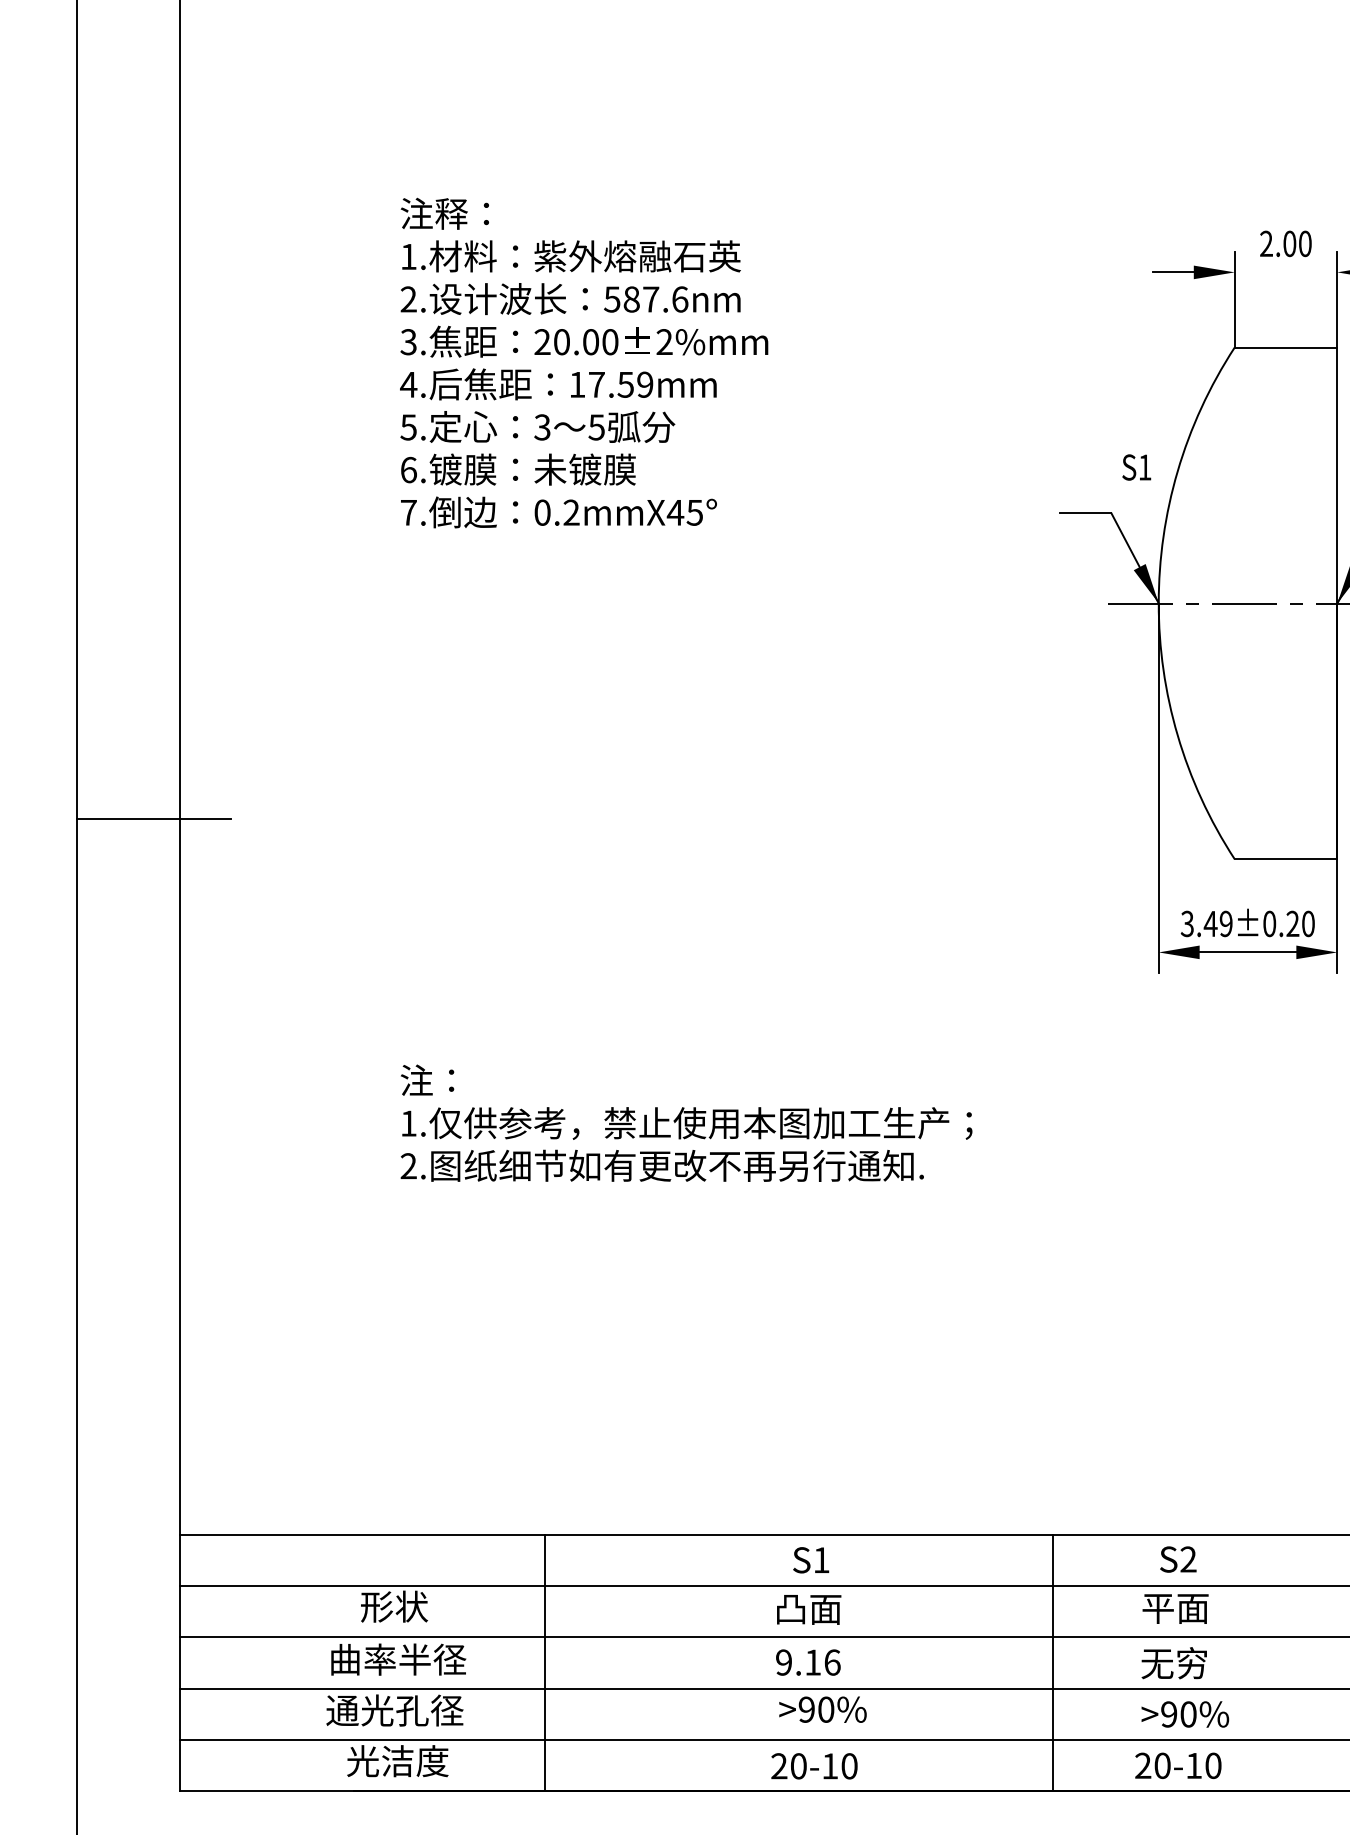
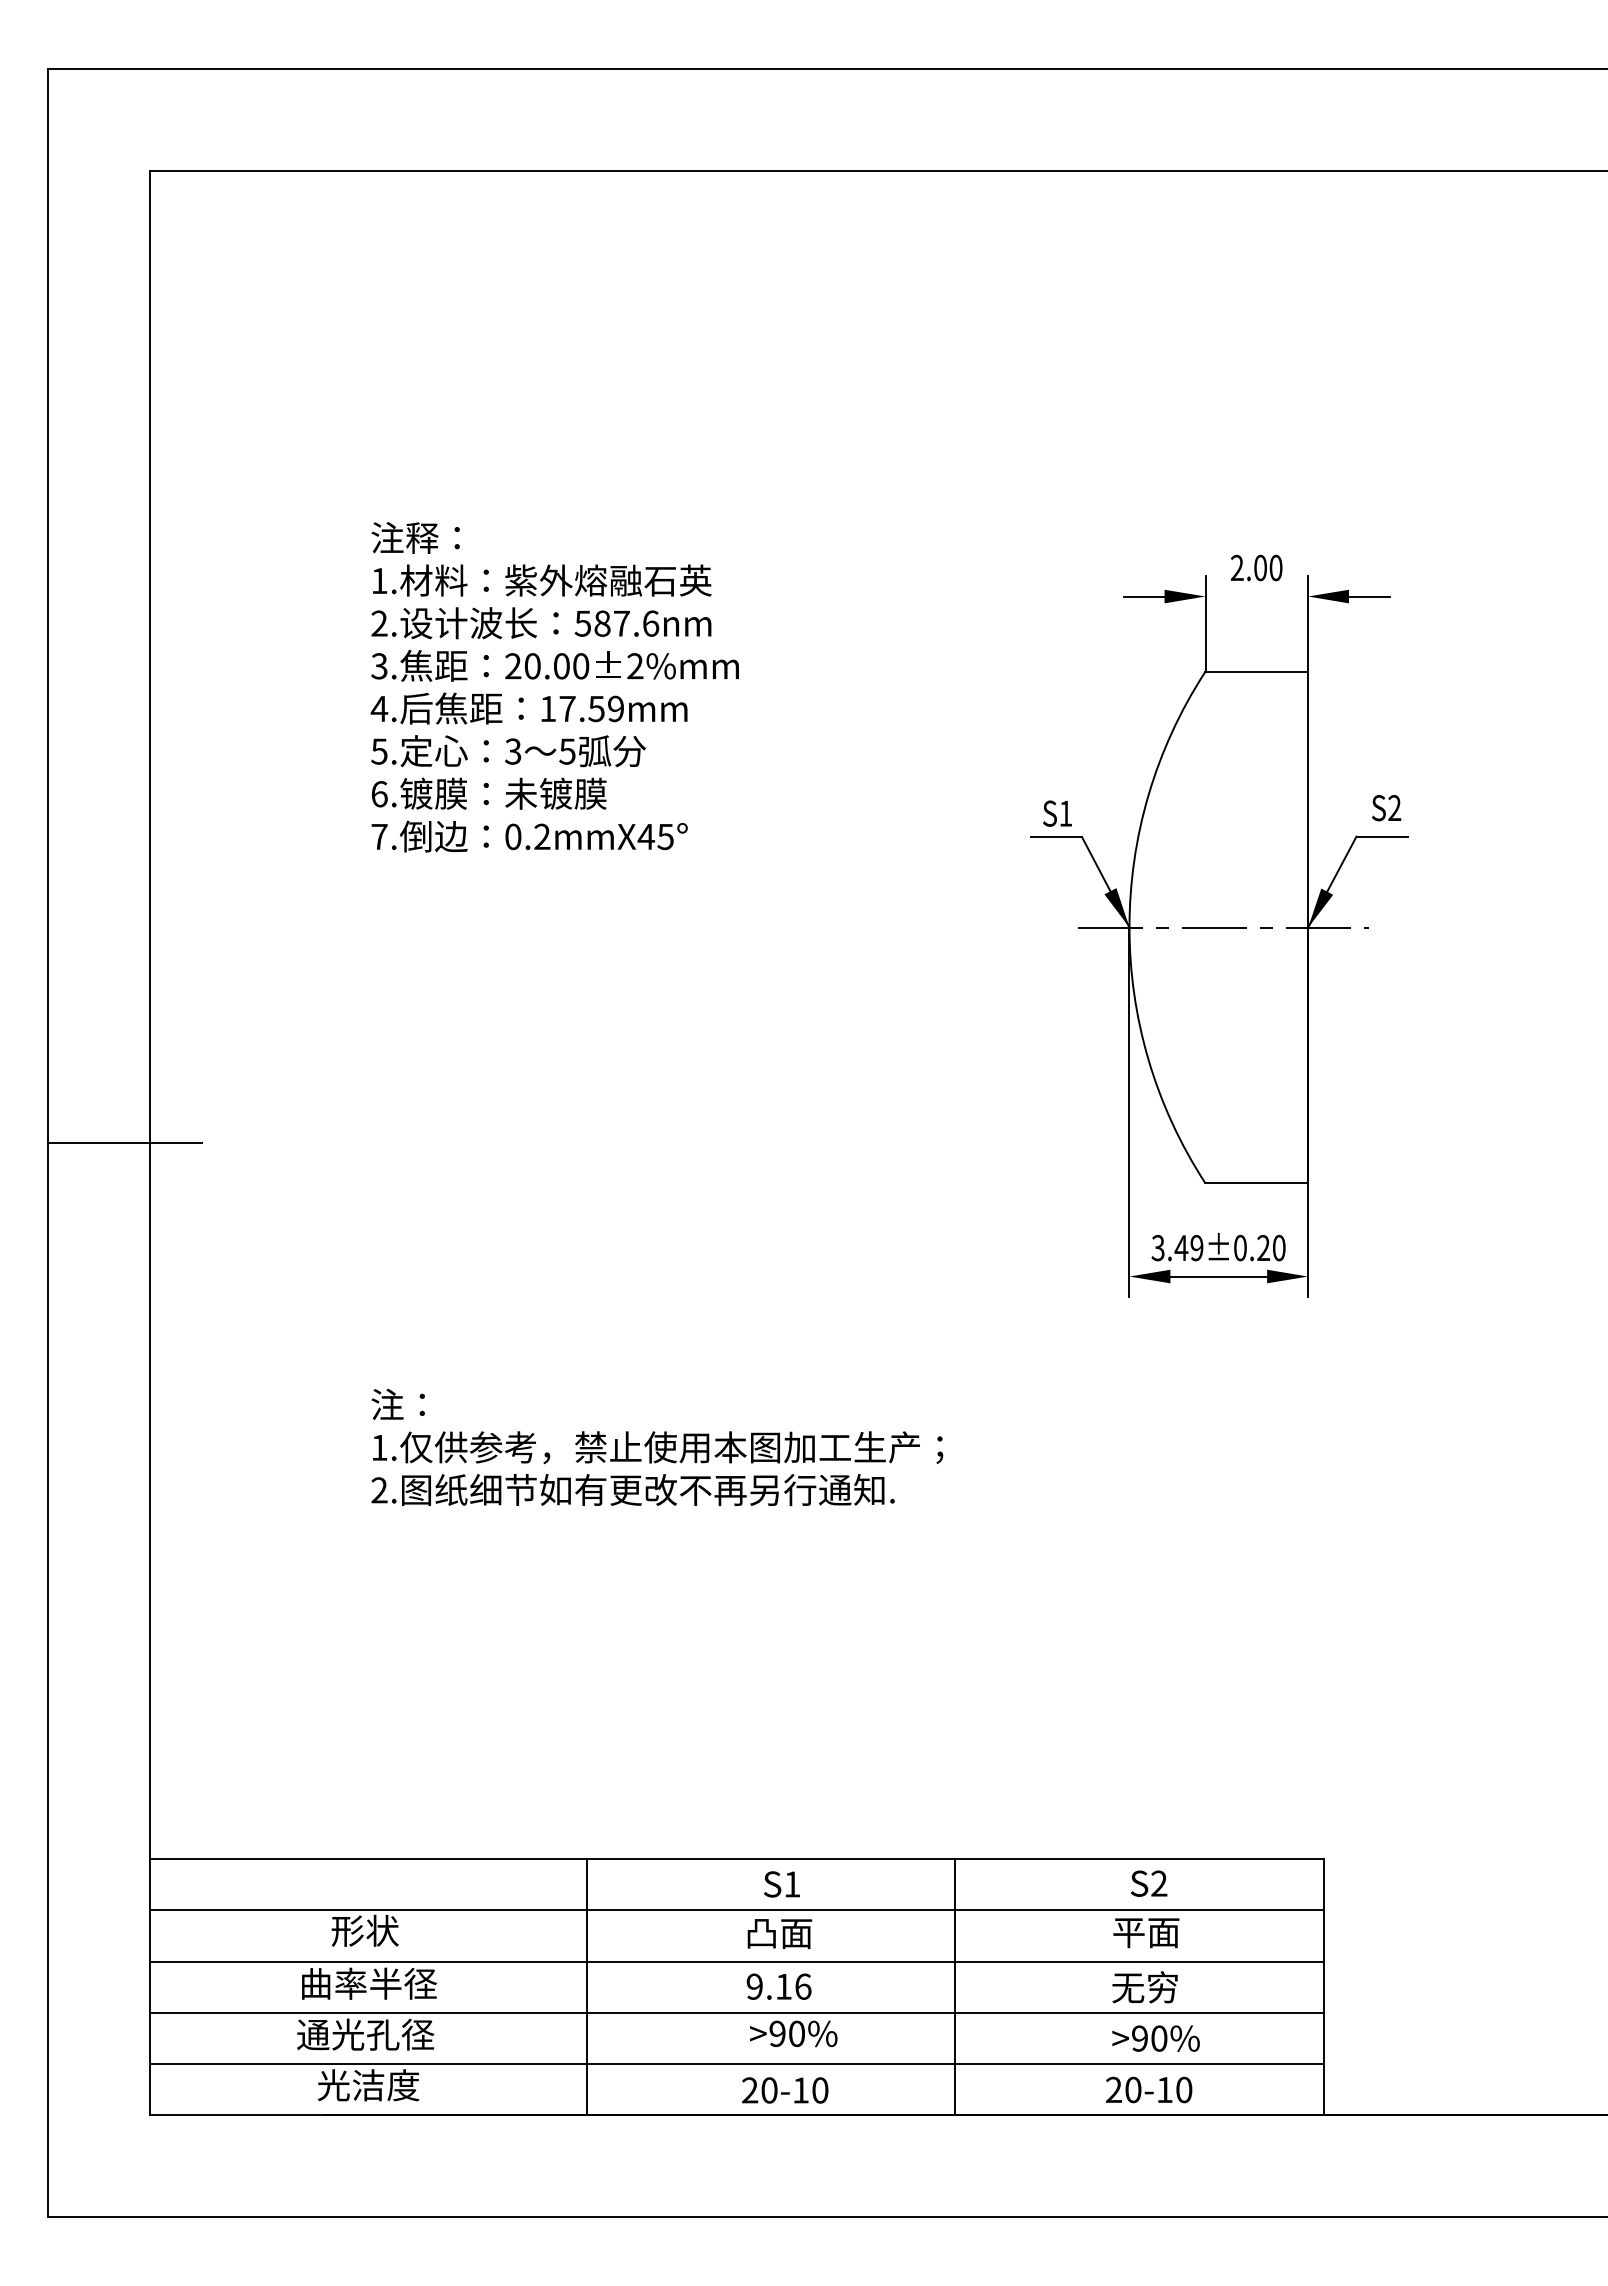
text: (1136, 467) -> (1057, 813), moved
line: (544, 1663) -> (586, 1987), moved
line: (1053, 1663) -> (955, 1987), moved

